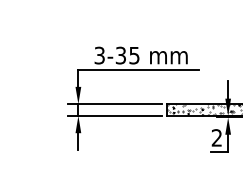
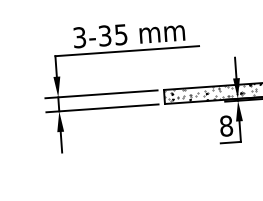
text: (216, 137) -> (225, 125), 2 -> 8

